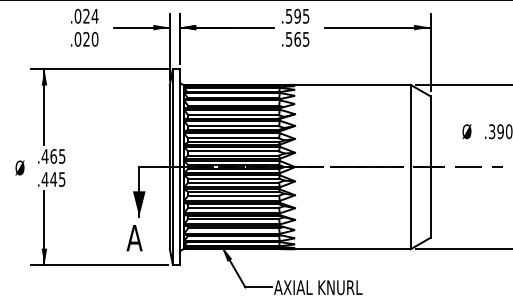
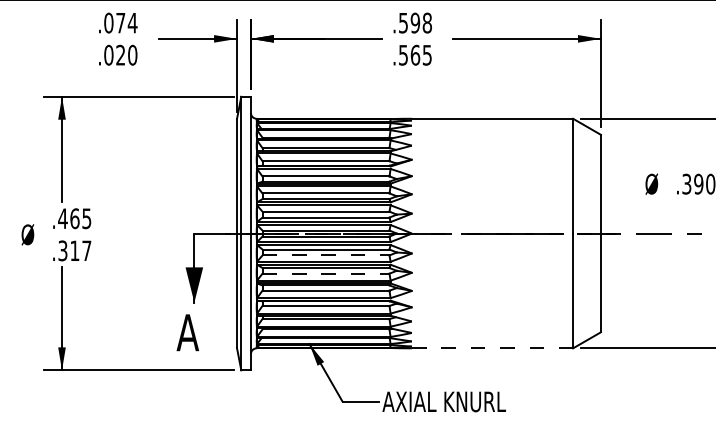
text: (86, 15) -> (120, 22), .024 -> .074
text: (305, 15) -> (426, 22), .595 -> .598
text: (53, 179) -> (74, 250), .445 -> .317
line: (233, 182) -> (326, 255), solid -> dashed
line: (233, 195) -> (326, 273), solid -> dashed
line: (352, 249) -> (492, 348), solid -> dashed

